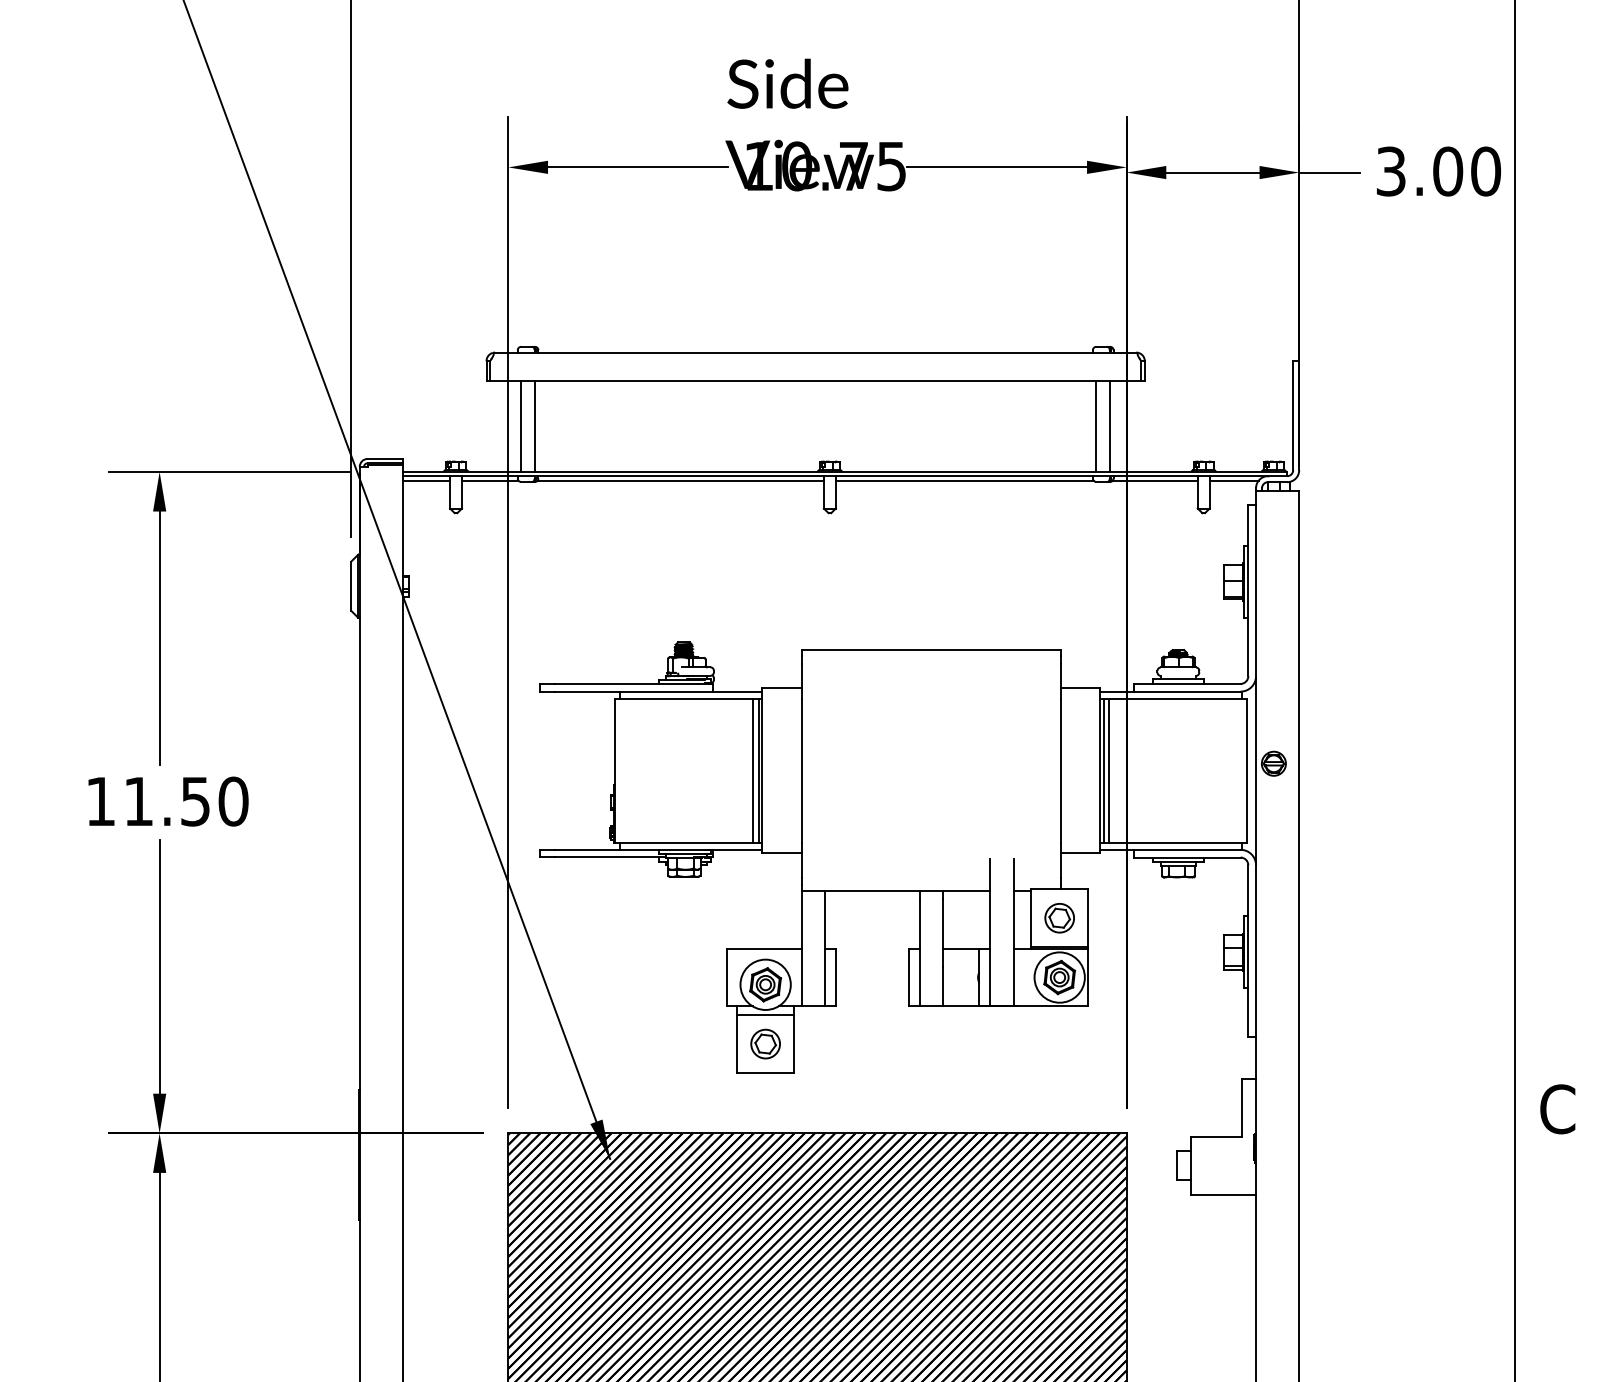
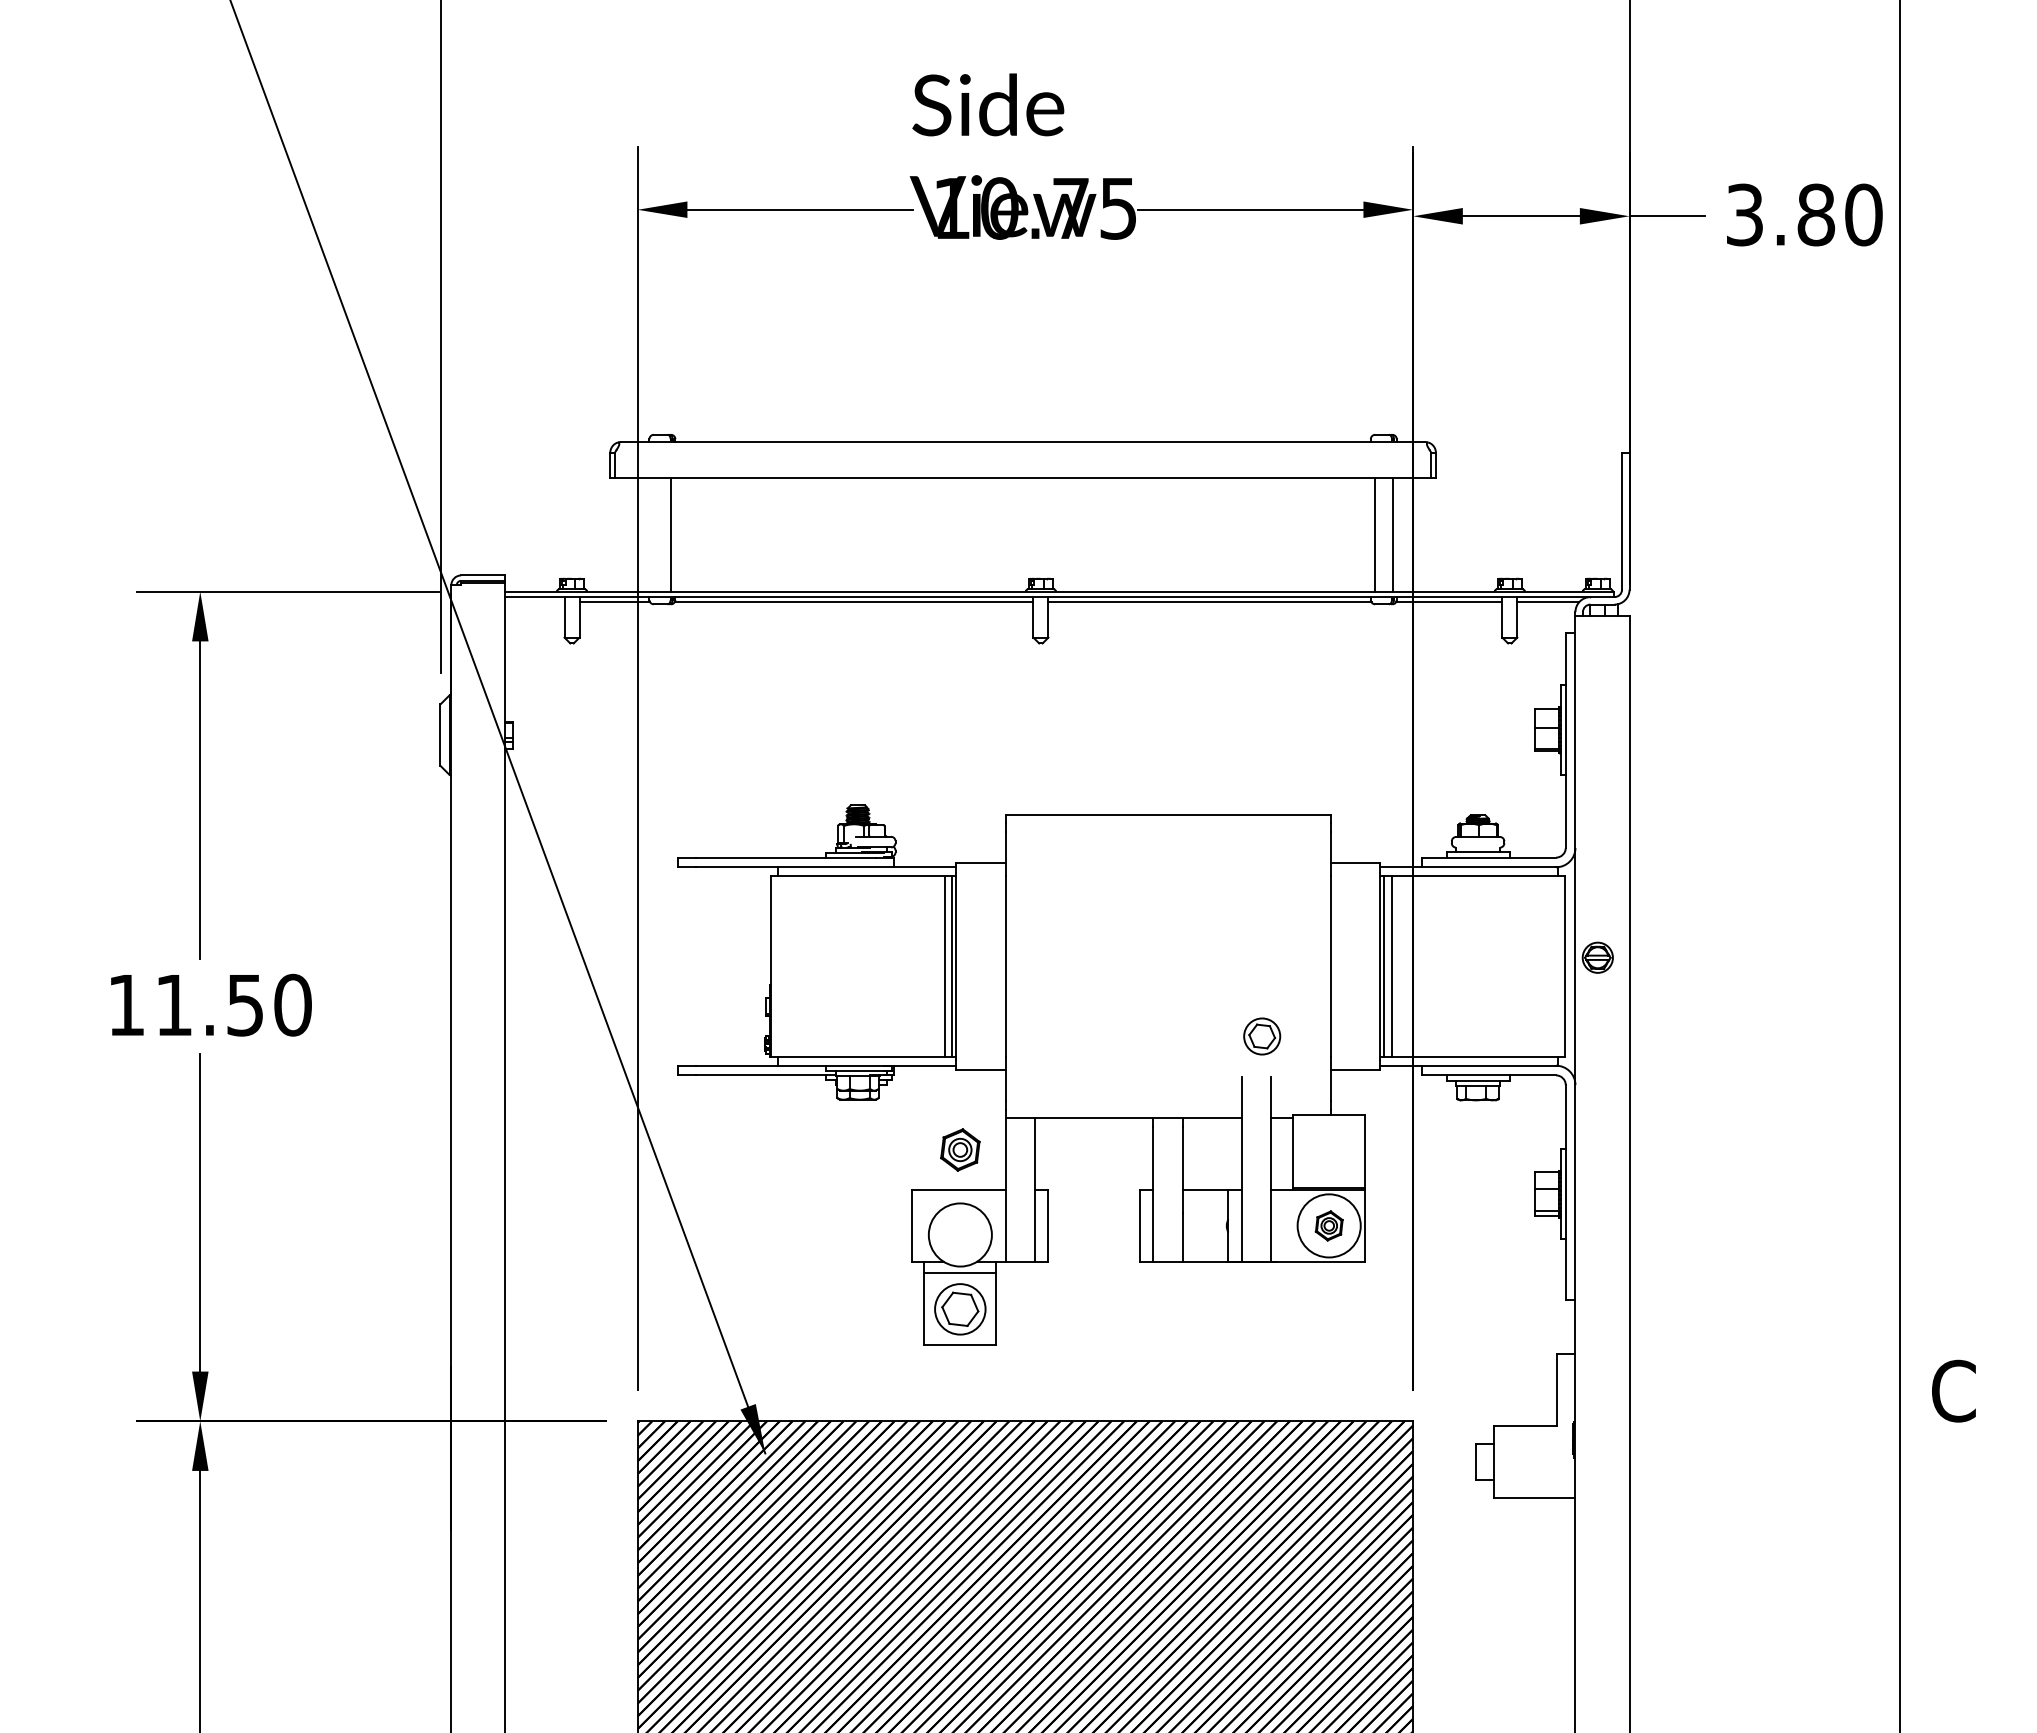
text: (1448, 171) -> (1816, 214), 3.00 -> 3.80
line: (520, 426) -> (653, 534), removed
line: (426, 480) -> (534, 602), removed
part: (1059, 918) -> (1262, 1036), moved
part: (1059, 977) -> (1329, 1225), size x0.7
part: (765, 984) -> (960, 1149), moved
part: (765, 1044) -> (960, 1309), size x1.4

